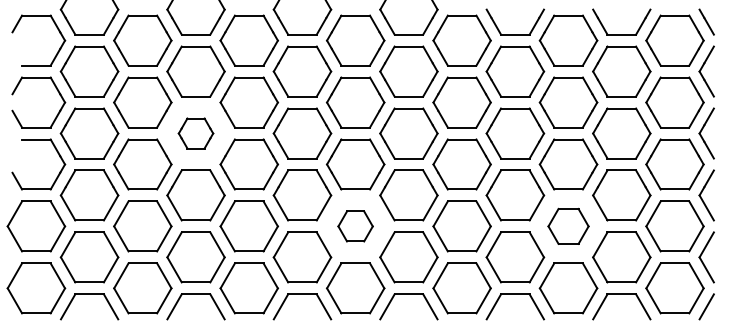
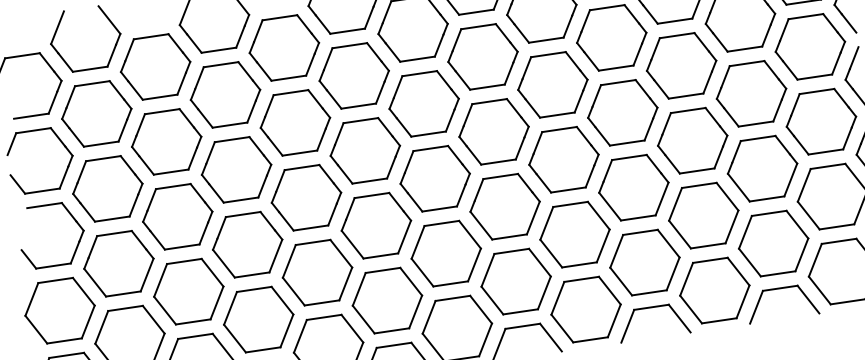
part: (195, 133) -> (235, 169), size x1.67
part: (355, 226) -> (446, 253), size x1.67
part: (568, 226) -> (703, 215), size x1.43

